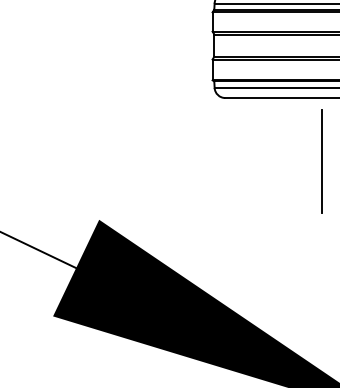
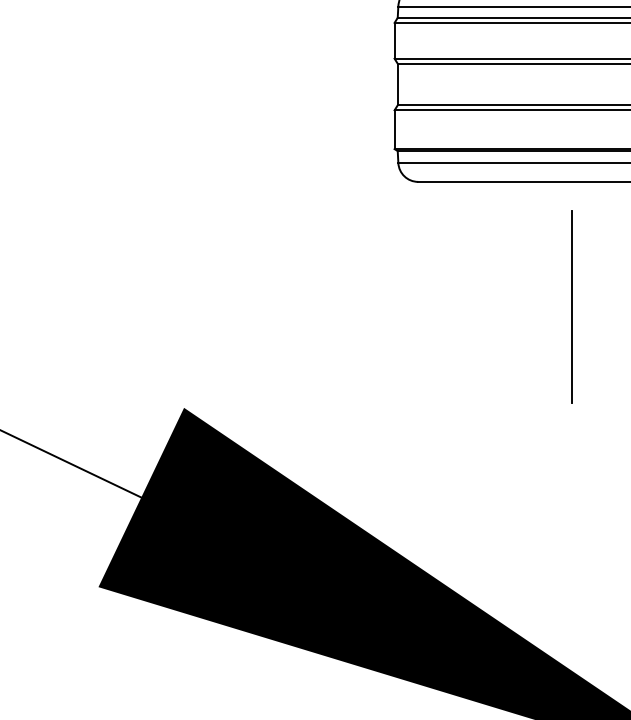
line: (321, 161) -> (570, 307), moved

